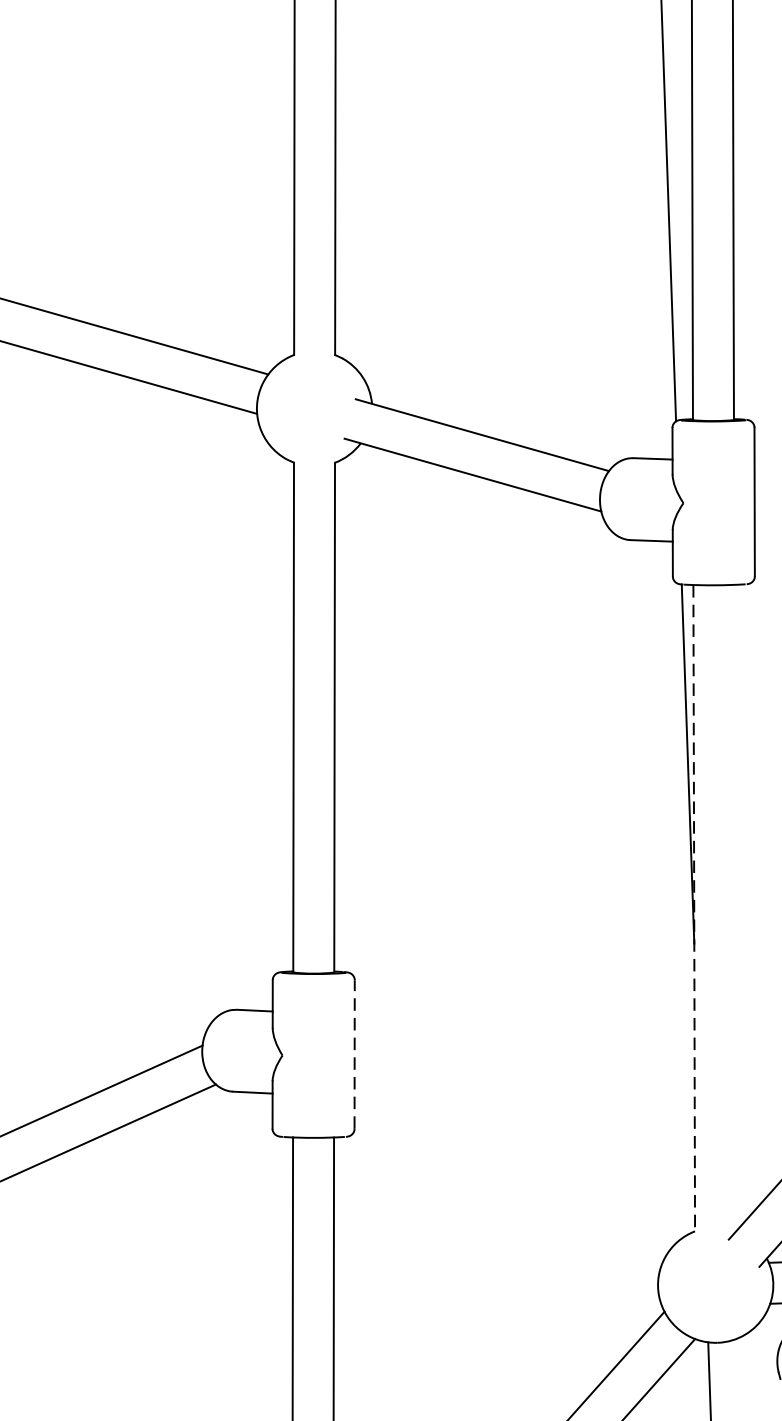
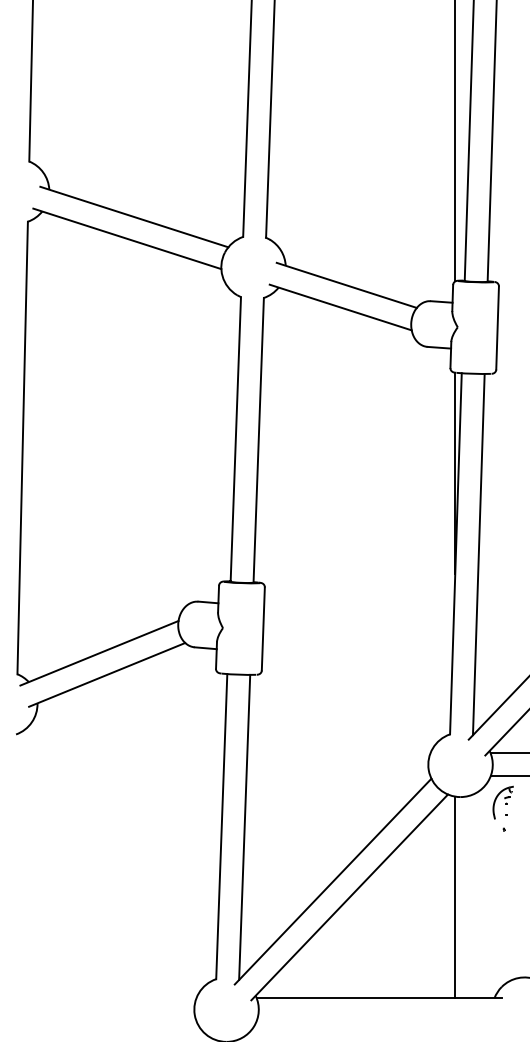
line: (693, 907) -> (455, 553), dashed -> solid
line: (734, 908) -> (478, 554), added
line: (354, 1053) -> (263, 628), dashed -> solid

